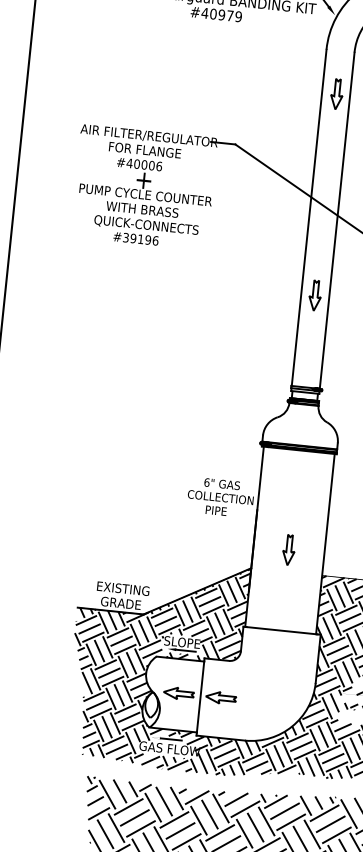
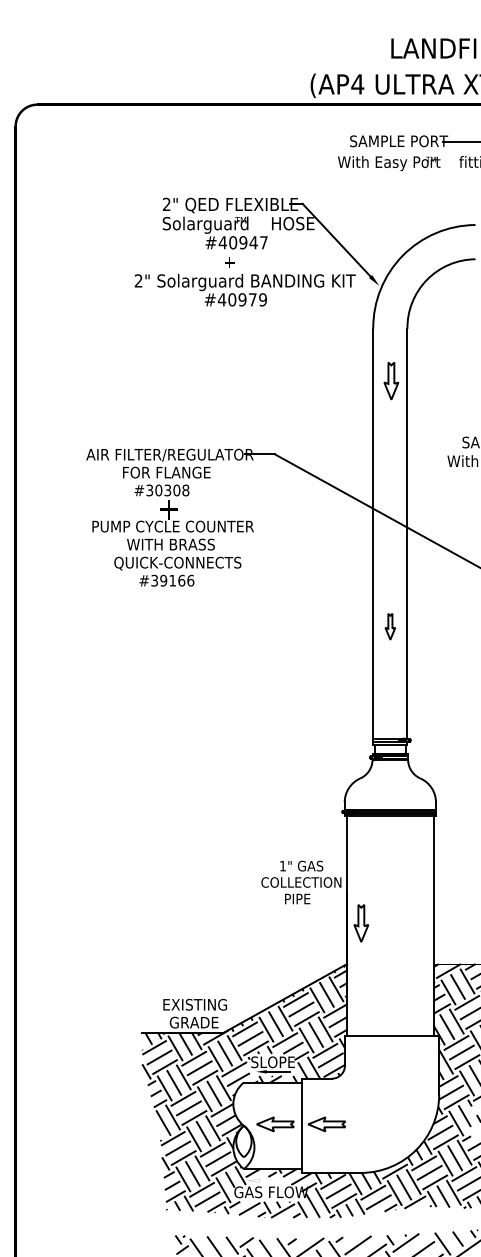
text: (144, 164) -> (167, 490), #40006 -> #30308
text: (148, 239) -> (181, 580), #39196 -> #39166
part: (315, 295) -> (390, 626), size x0.7
text: (206, 482) -> (282, 865), 6" -> 1"
part: (289, 550) -> (361, 923), moved
line: (170, 739) -> (271, 1180), removed

